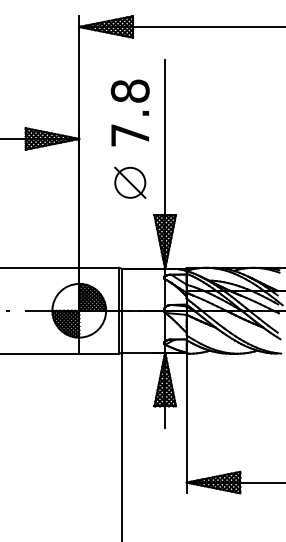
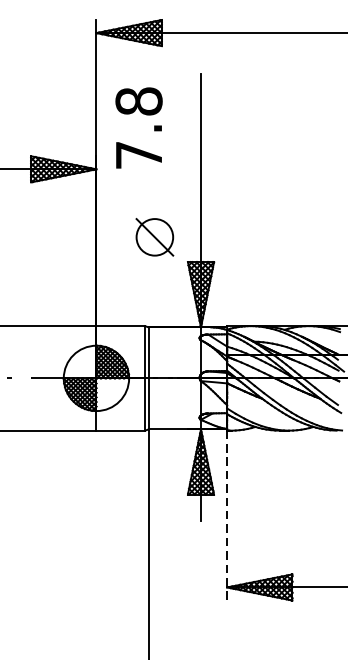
text: (129, 112) -> (138, 127), moved
part: (130, 182) -> (155, 236), moved
line: (186, 423) -> (226, 515), solid -> dashed

